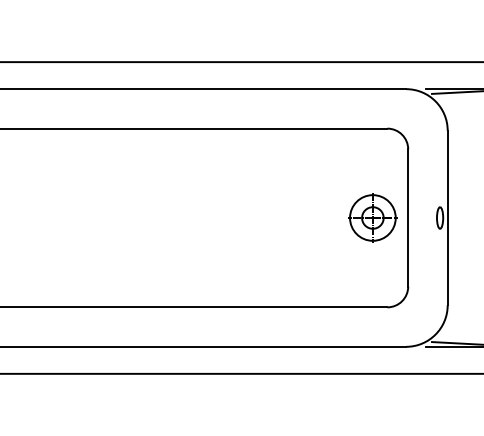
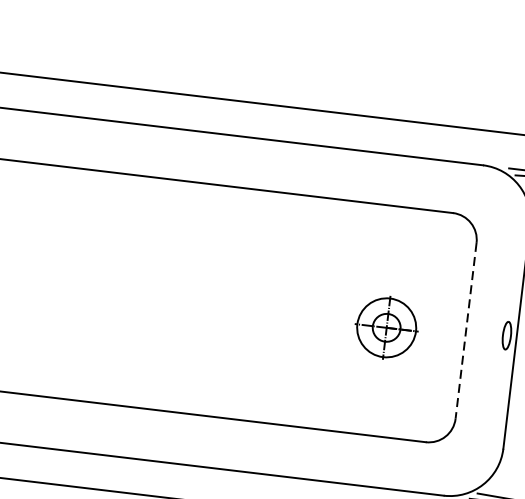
part: (372, 217) -> (386, 327), moved
line: (408, 217) -> (466, 330), solid -> dashed

